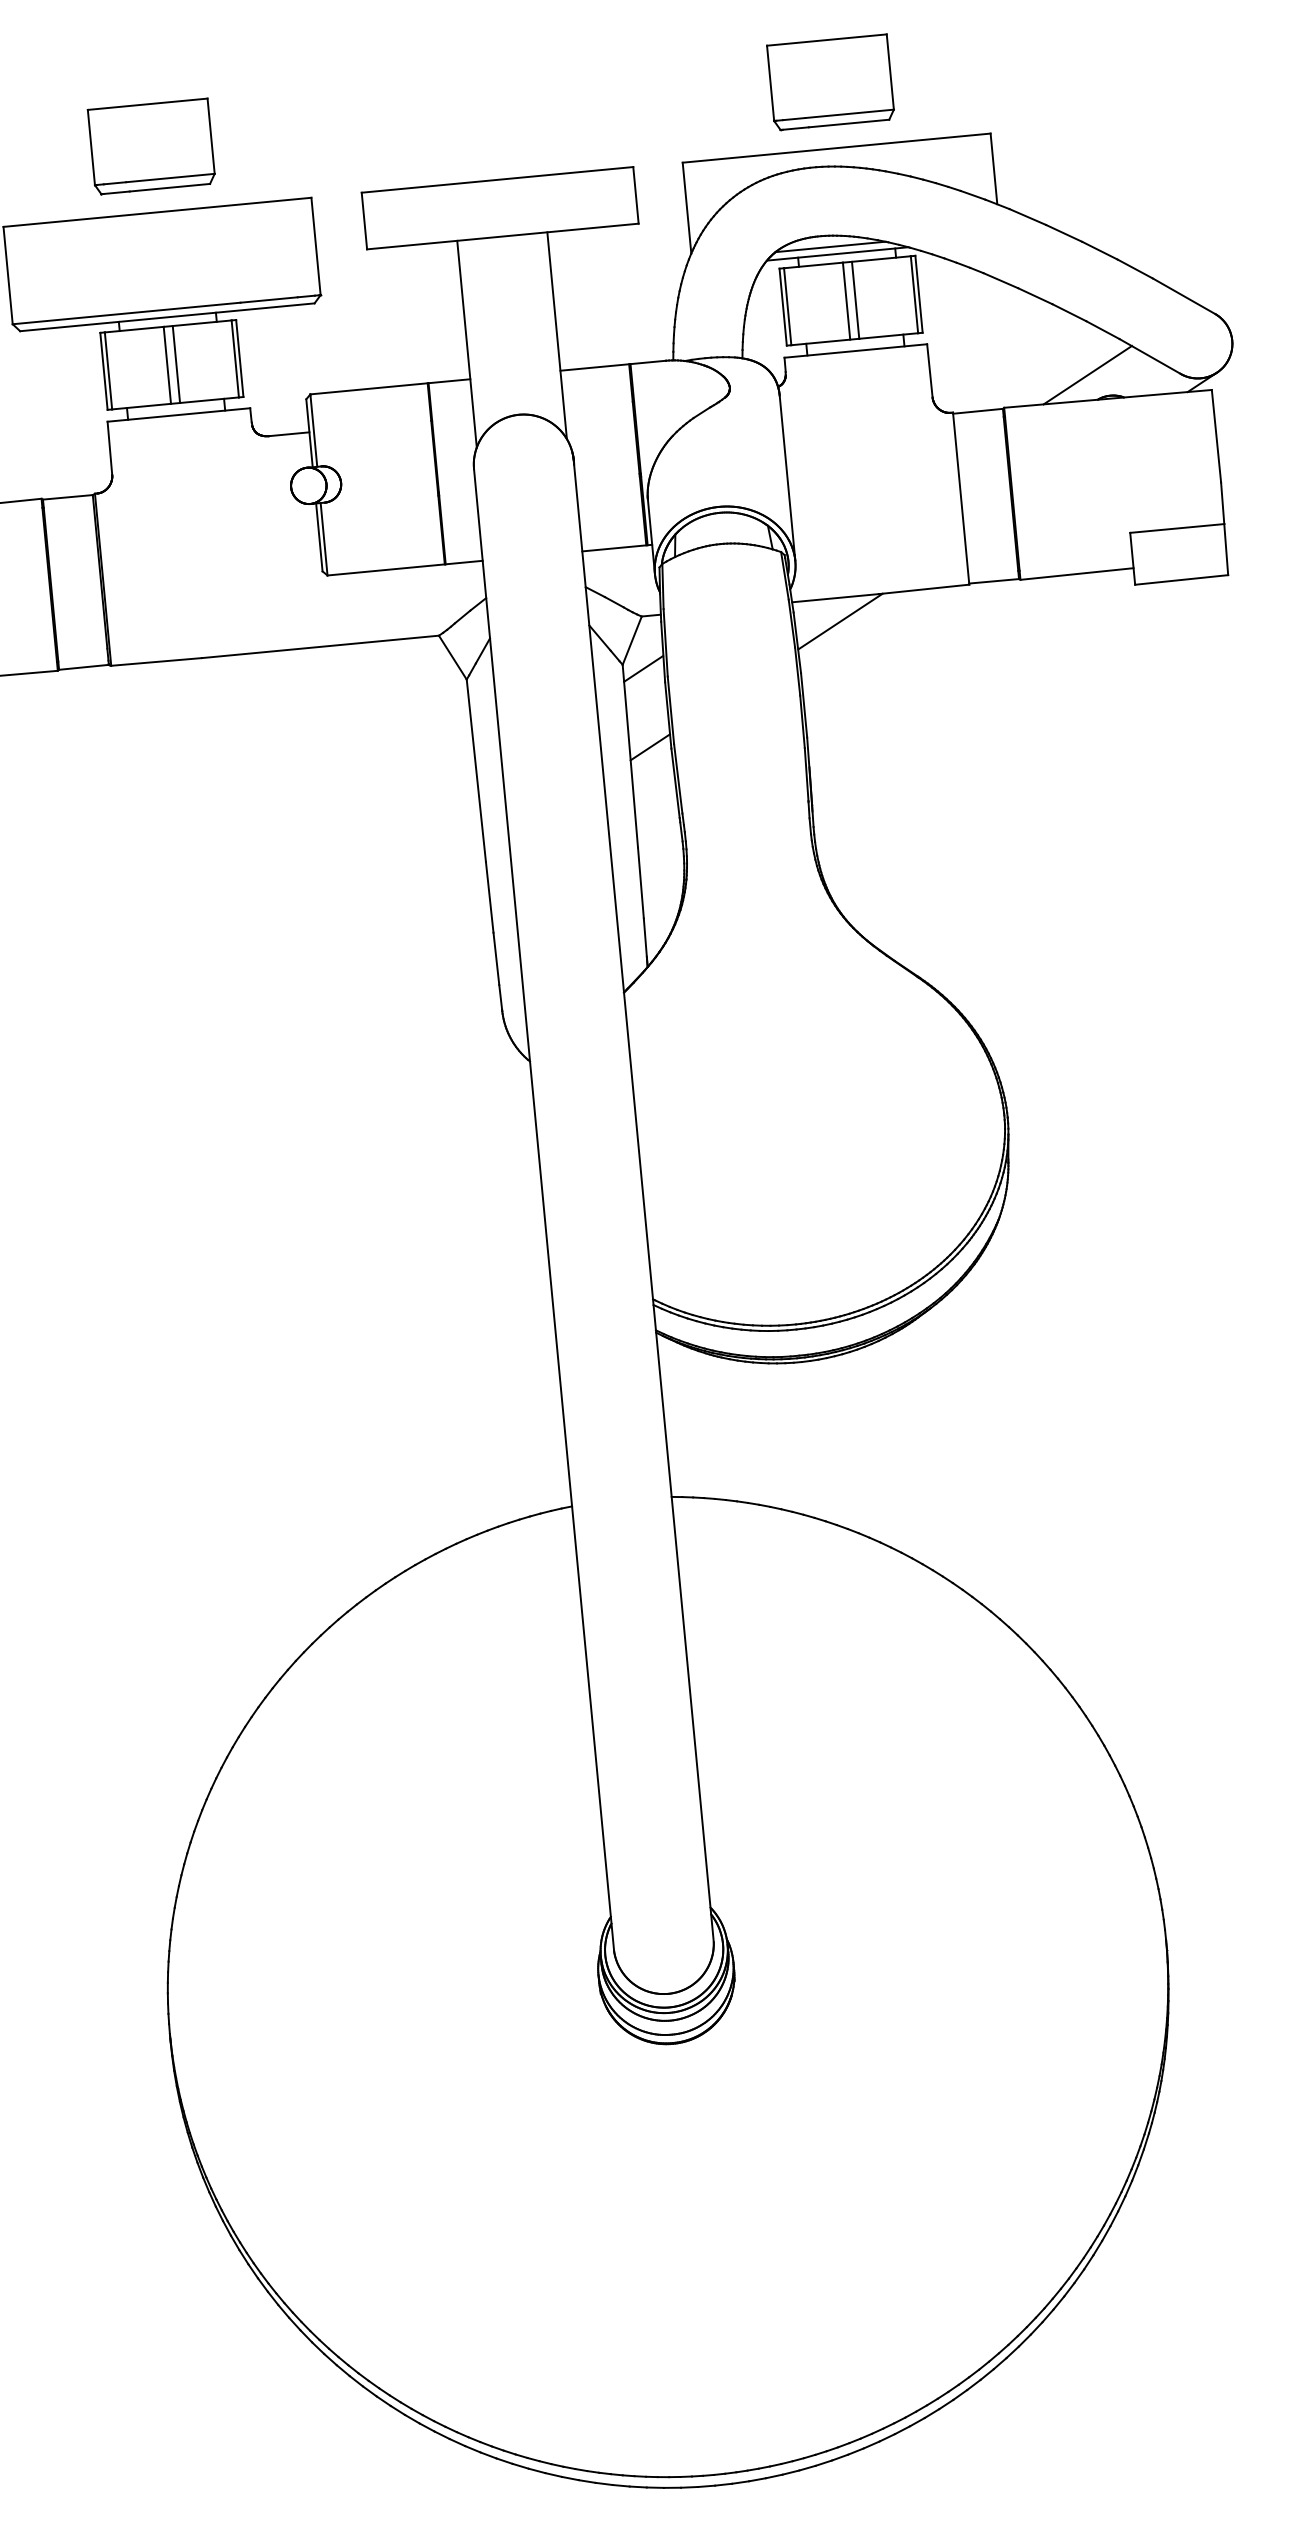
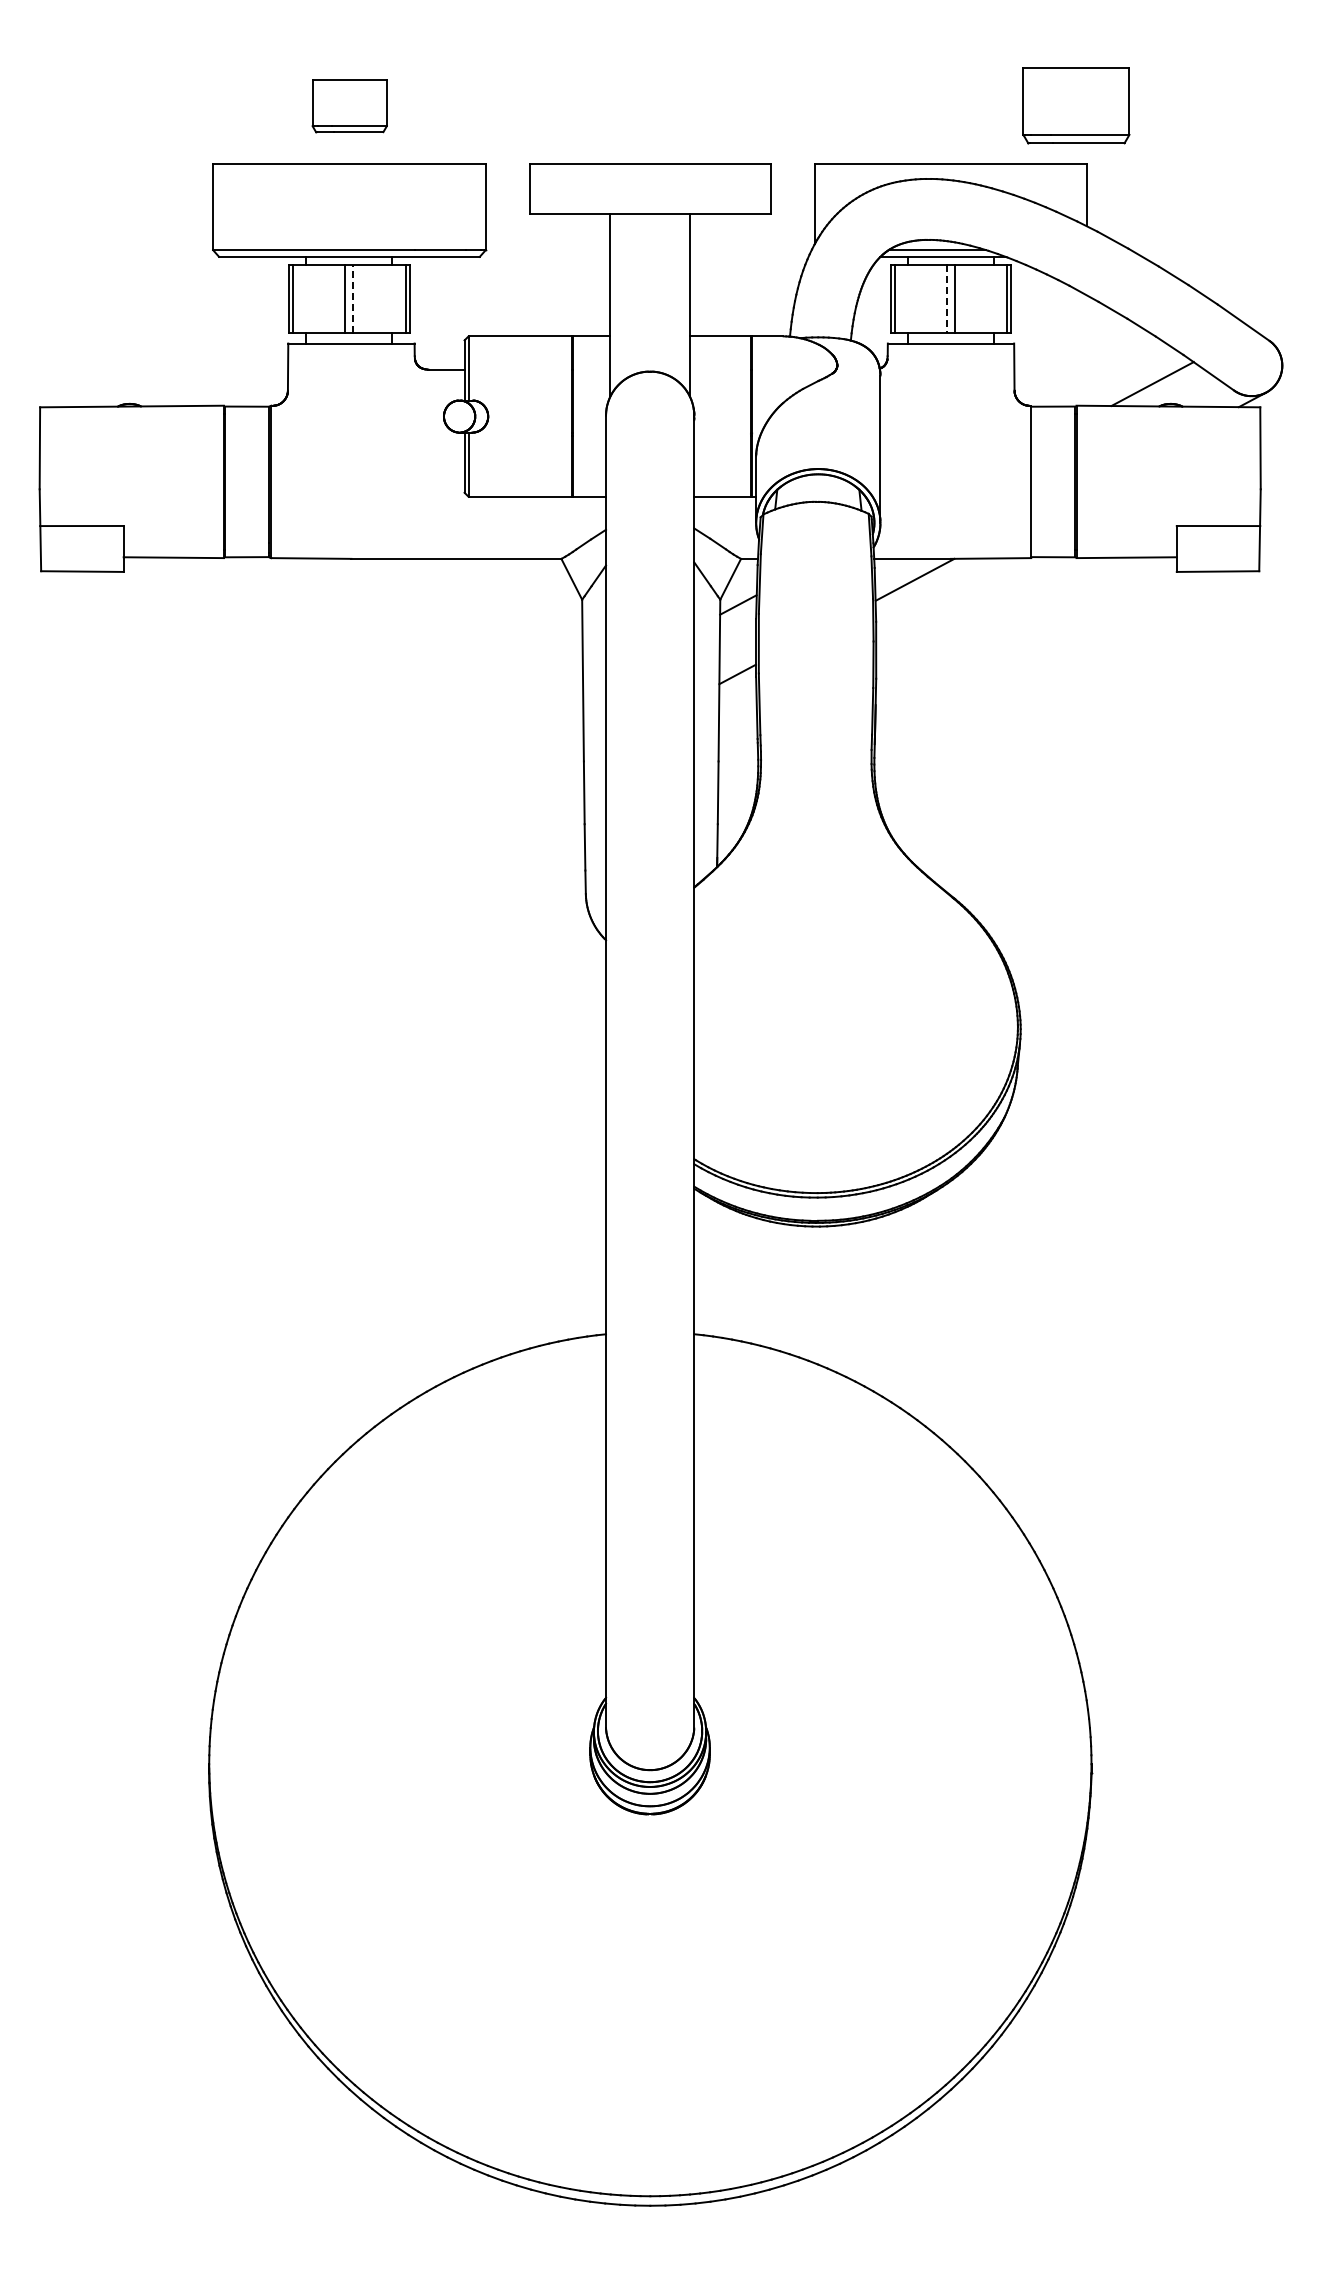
part: (830, 82) -> (1076, 105), moved
part: (151, 146) -> (349, 105), size x0.7
line: (847, 301) -> (947, 299), solid -> dashed
line: (176, 363) -> (353, 298), solid -> dashed

